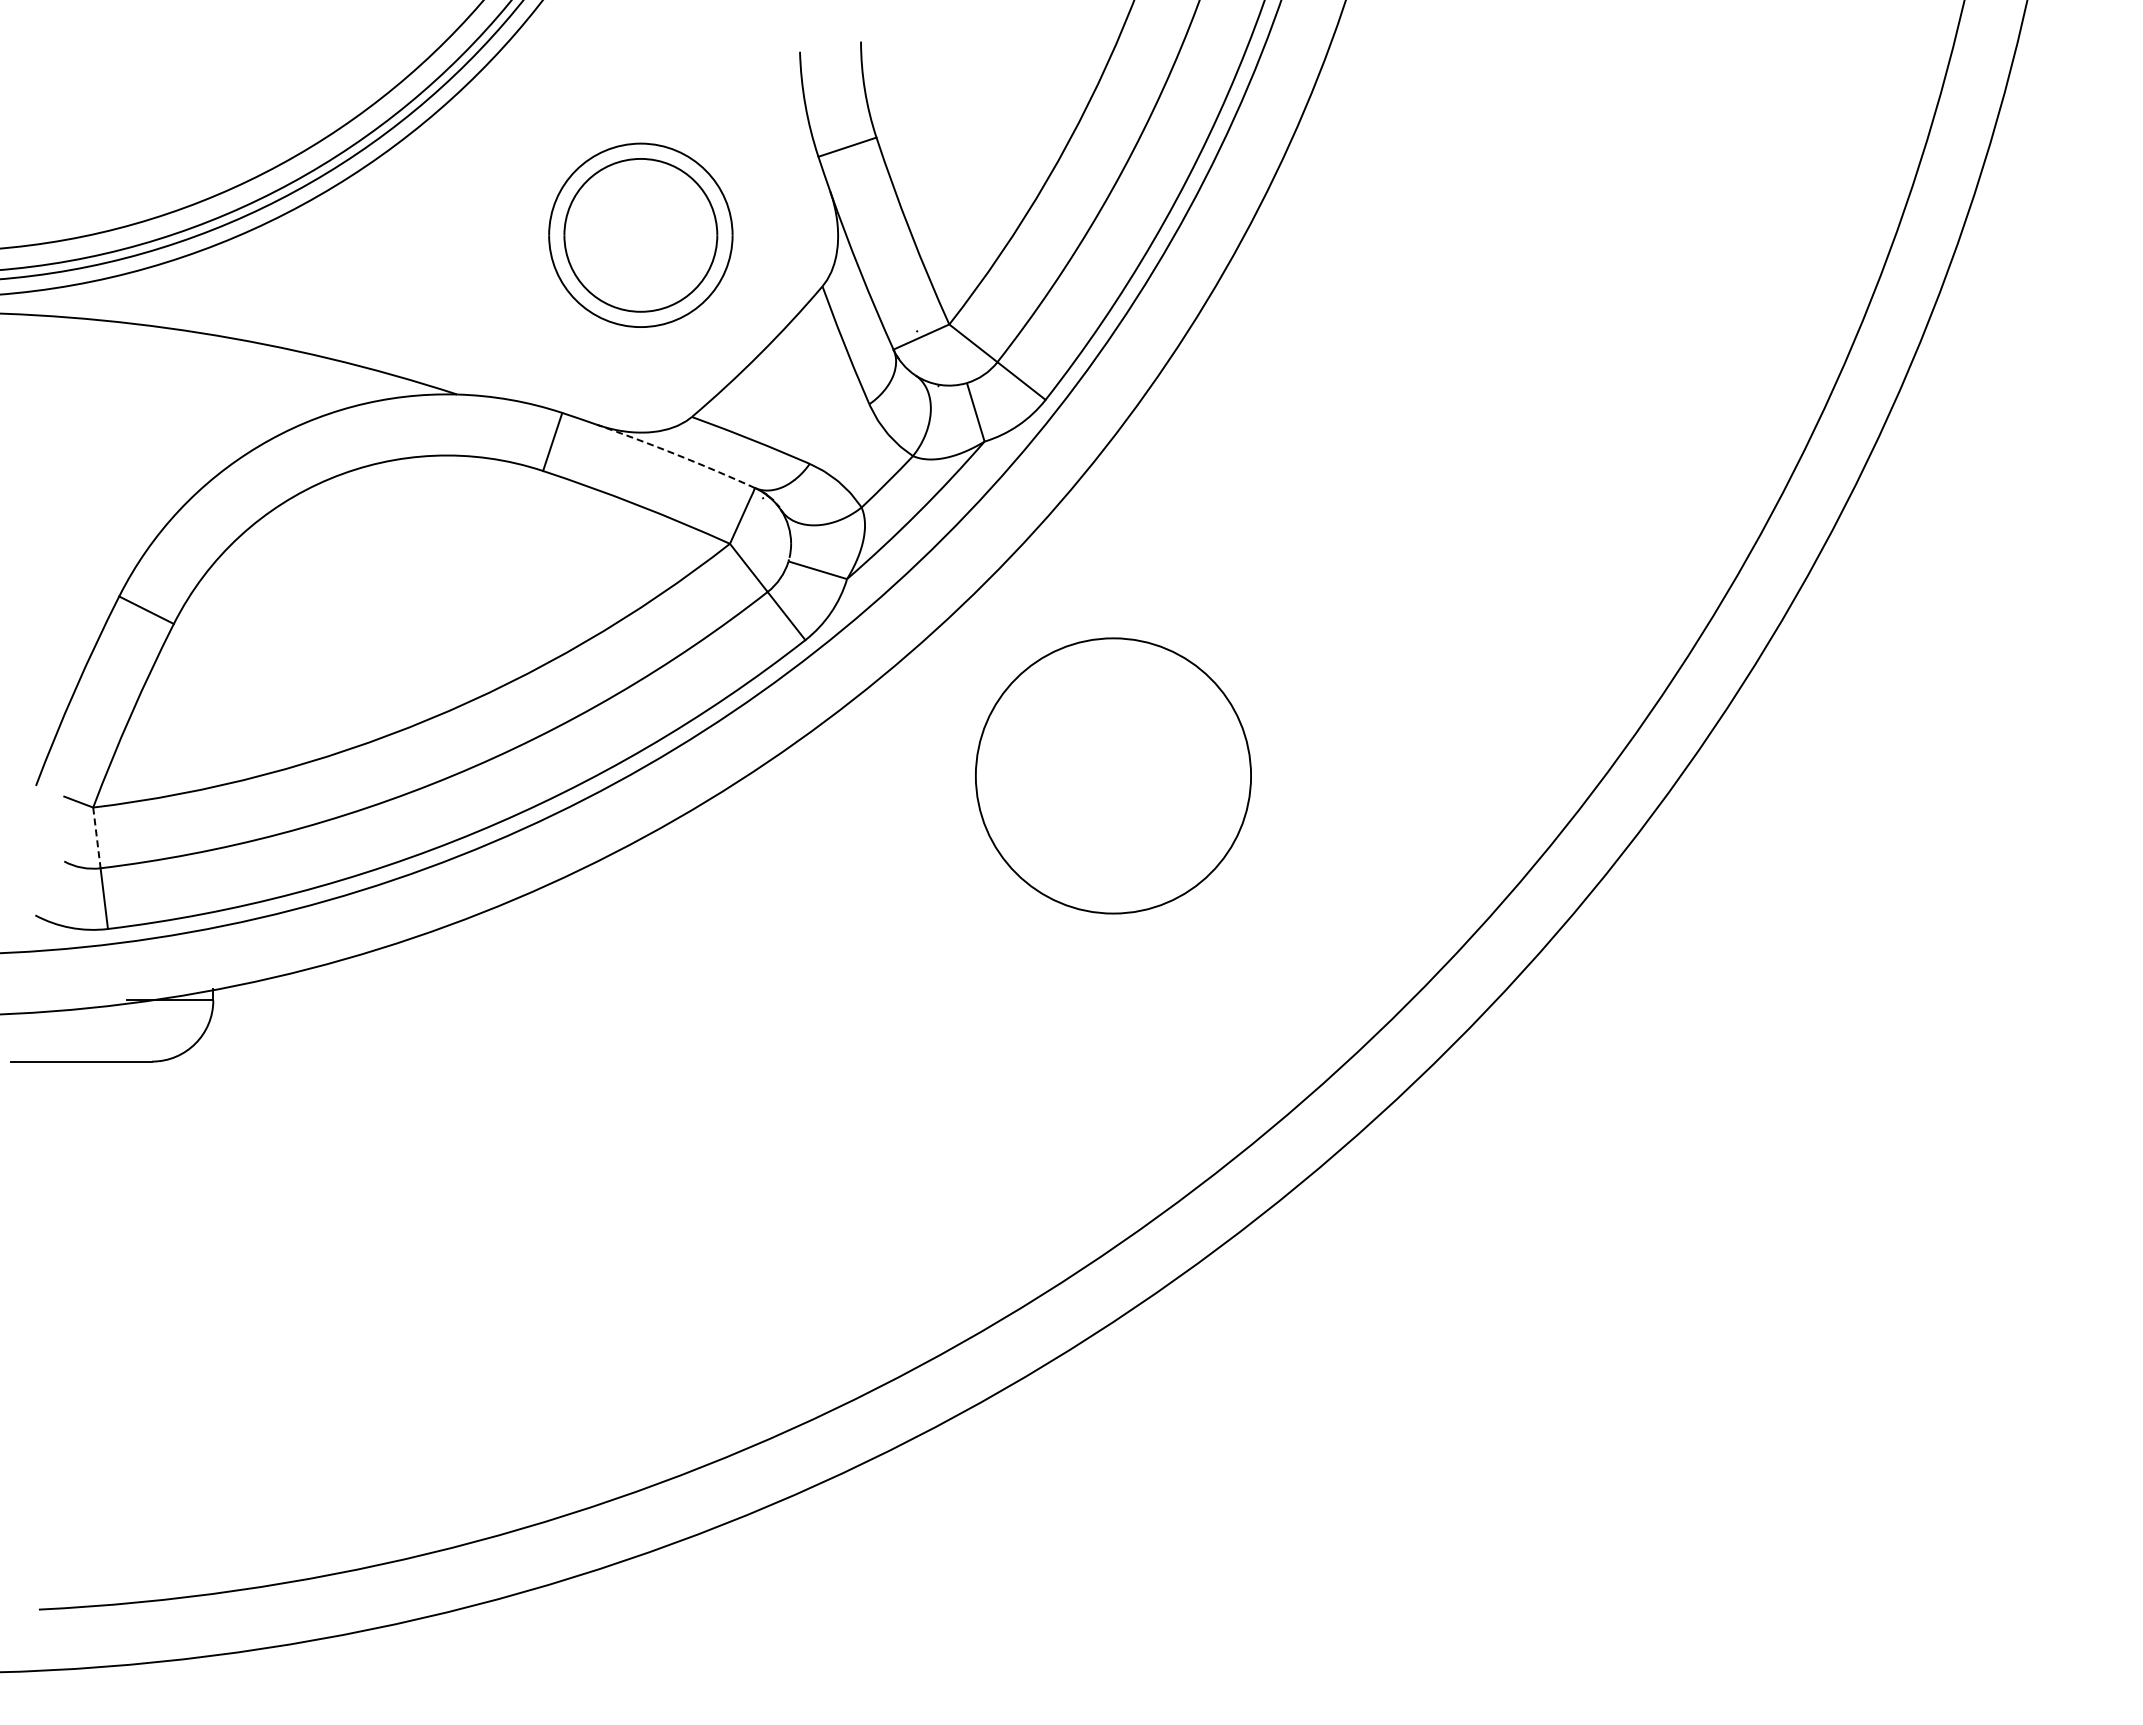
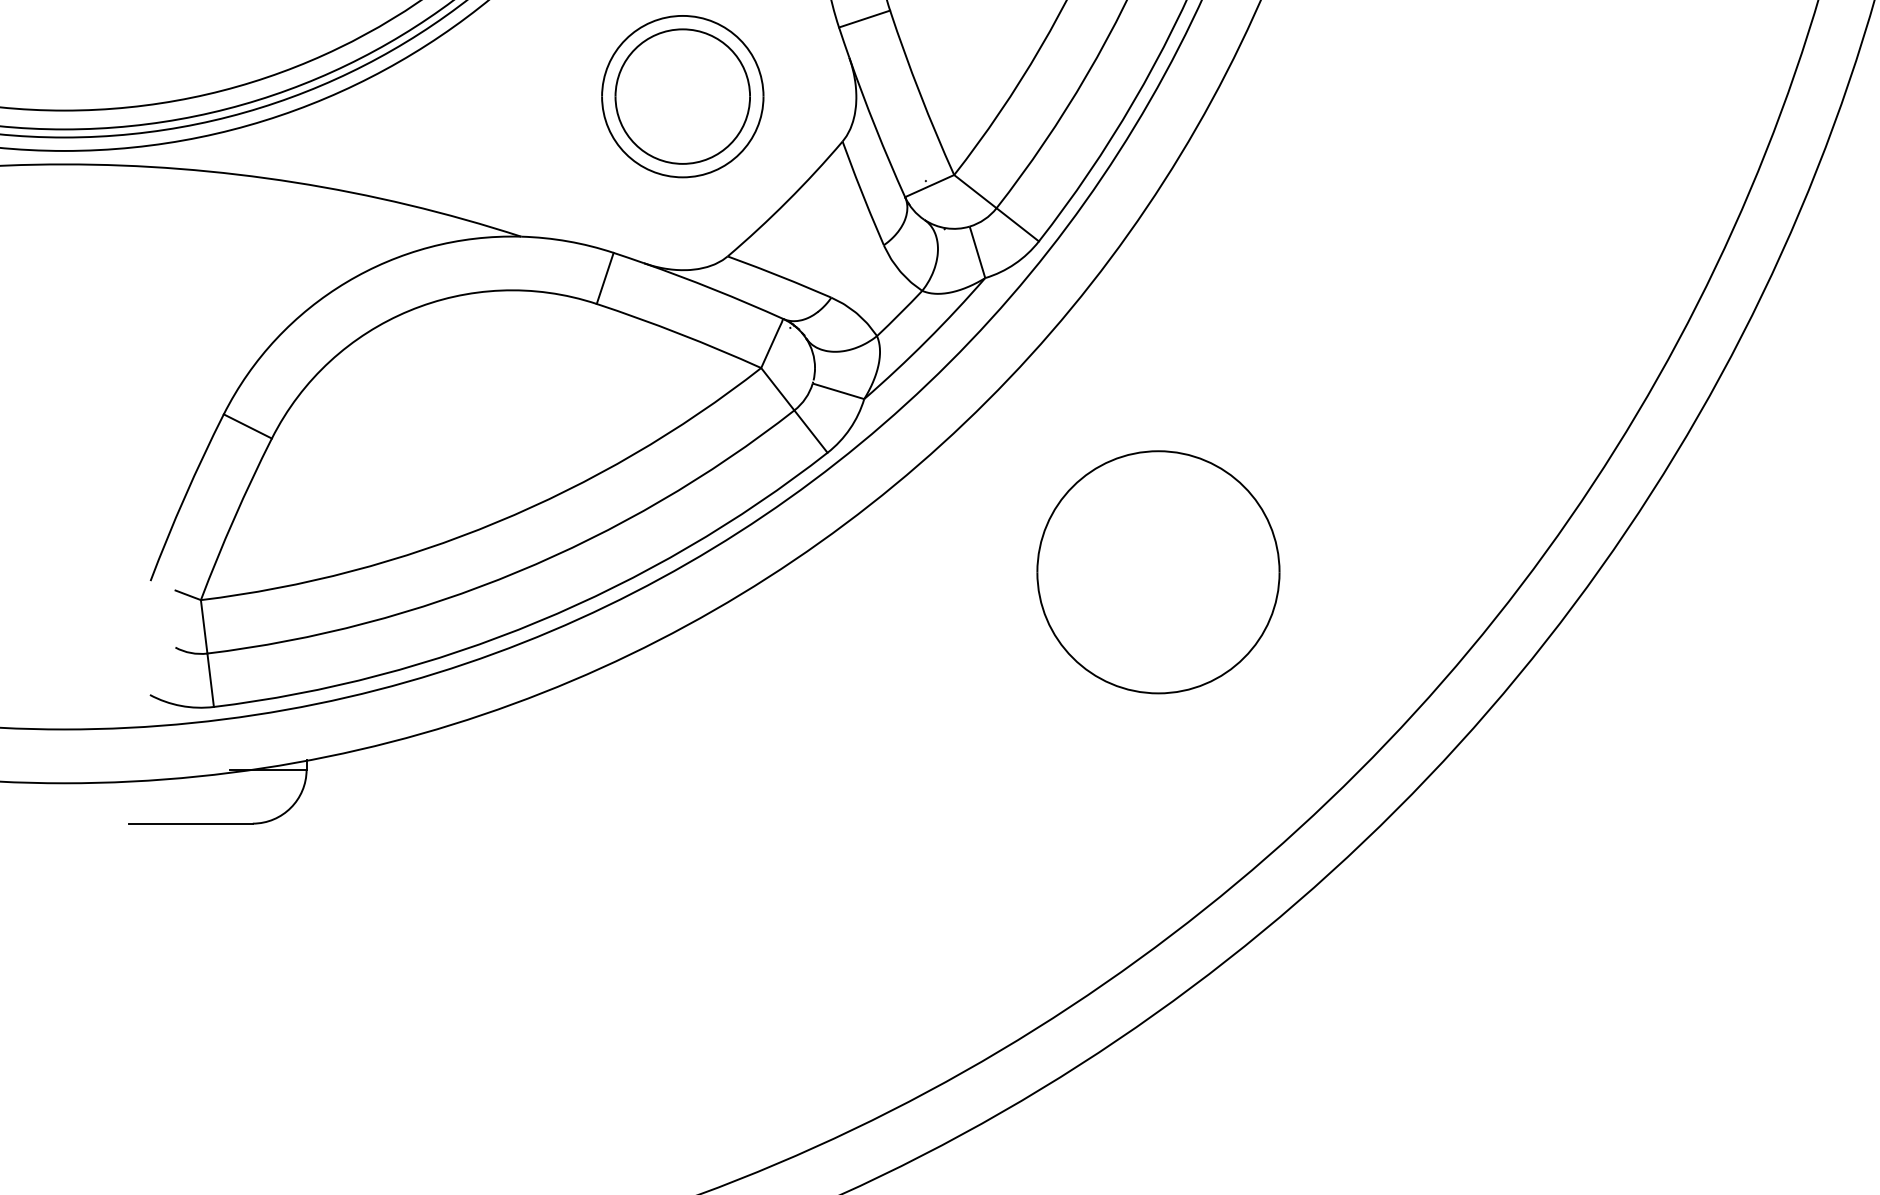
arc: (676, 454) -> (714, 289), dashed -> solid
part: (1113, 775) -> (1158, 571), moved
line: (96, 837) -> (203, 626), dashed -> solid

